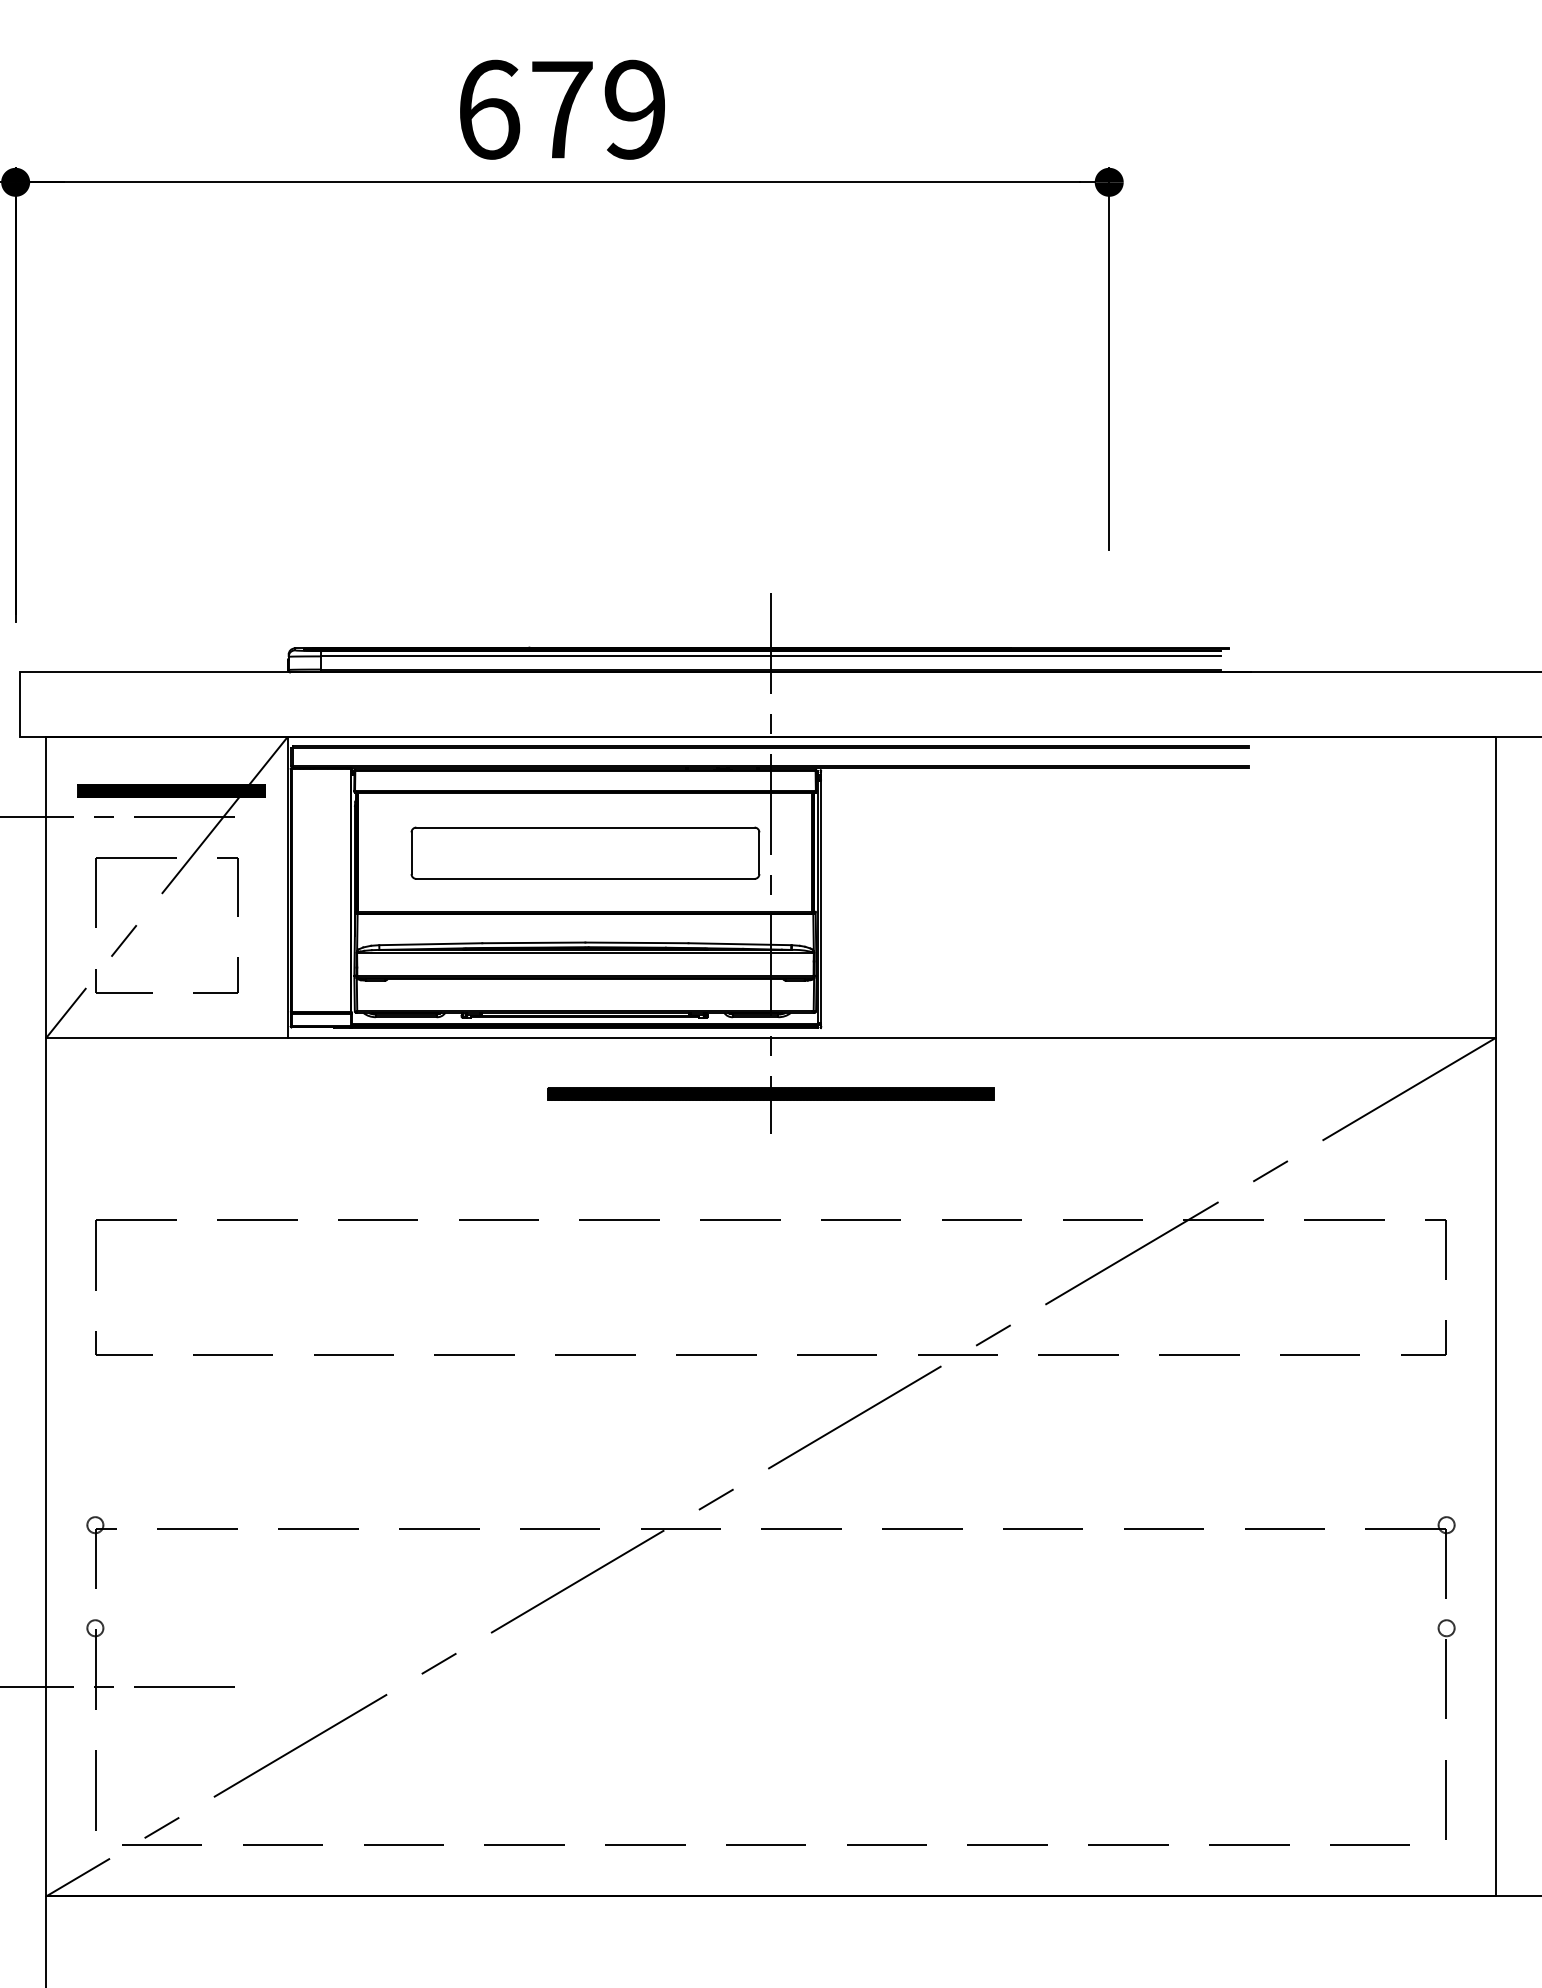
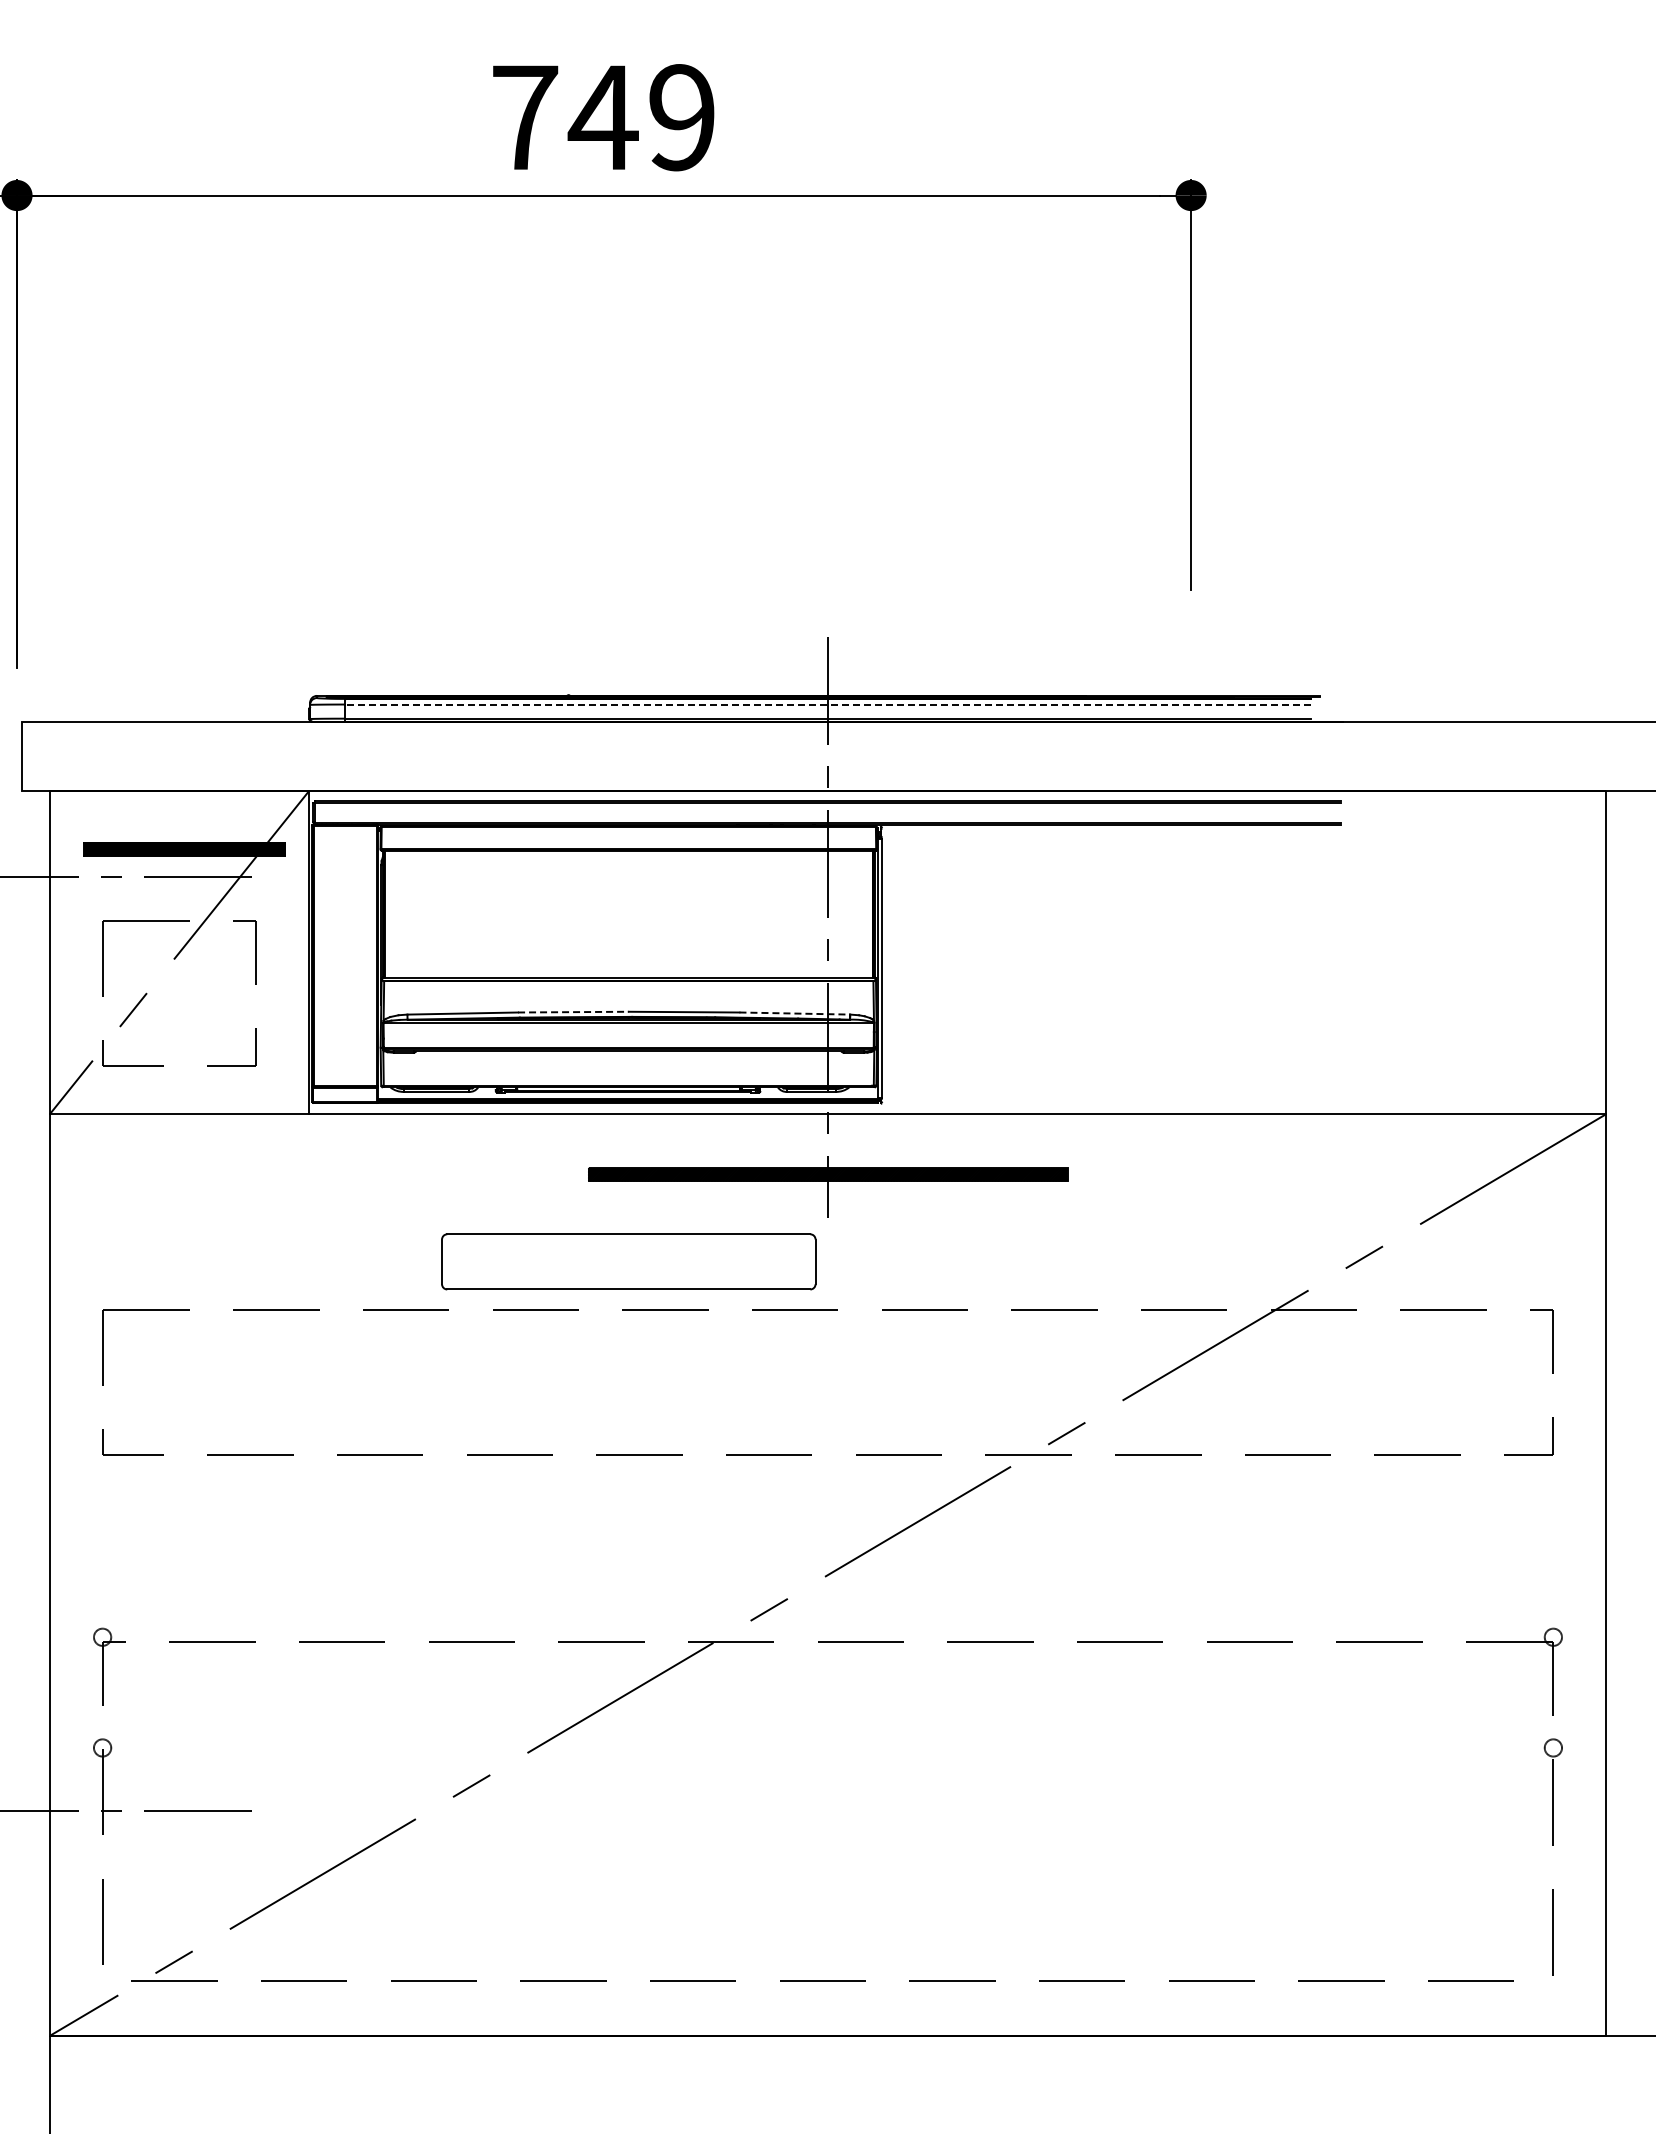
text: (526, 109) -> (565, 117), 679 -> 749
line: (770, 656) -> (827, 704), solid -> dashed
part: (585, 852) -> (628, 1261), moved
line: (533, 943) -> (573, 1012), solid -> dashed
line: (740, 944) -> (795, 1013), solid -> dashed

